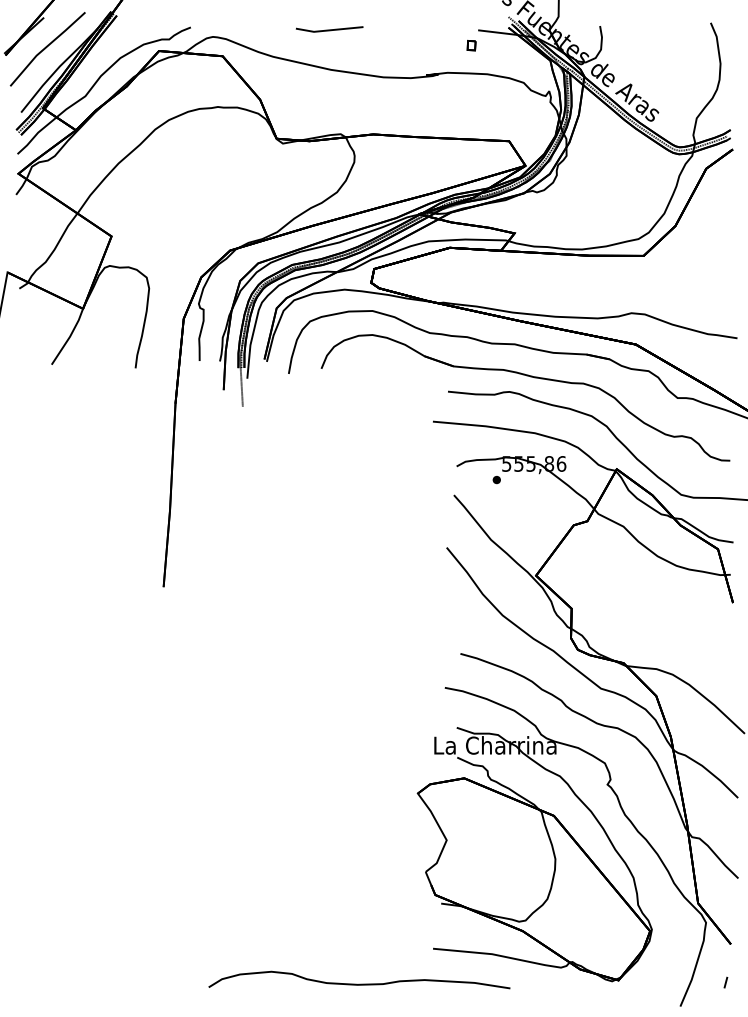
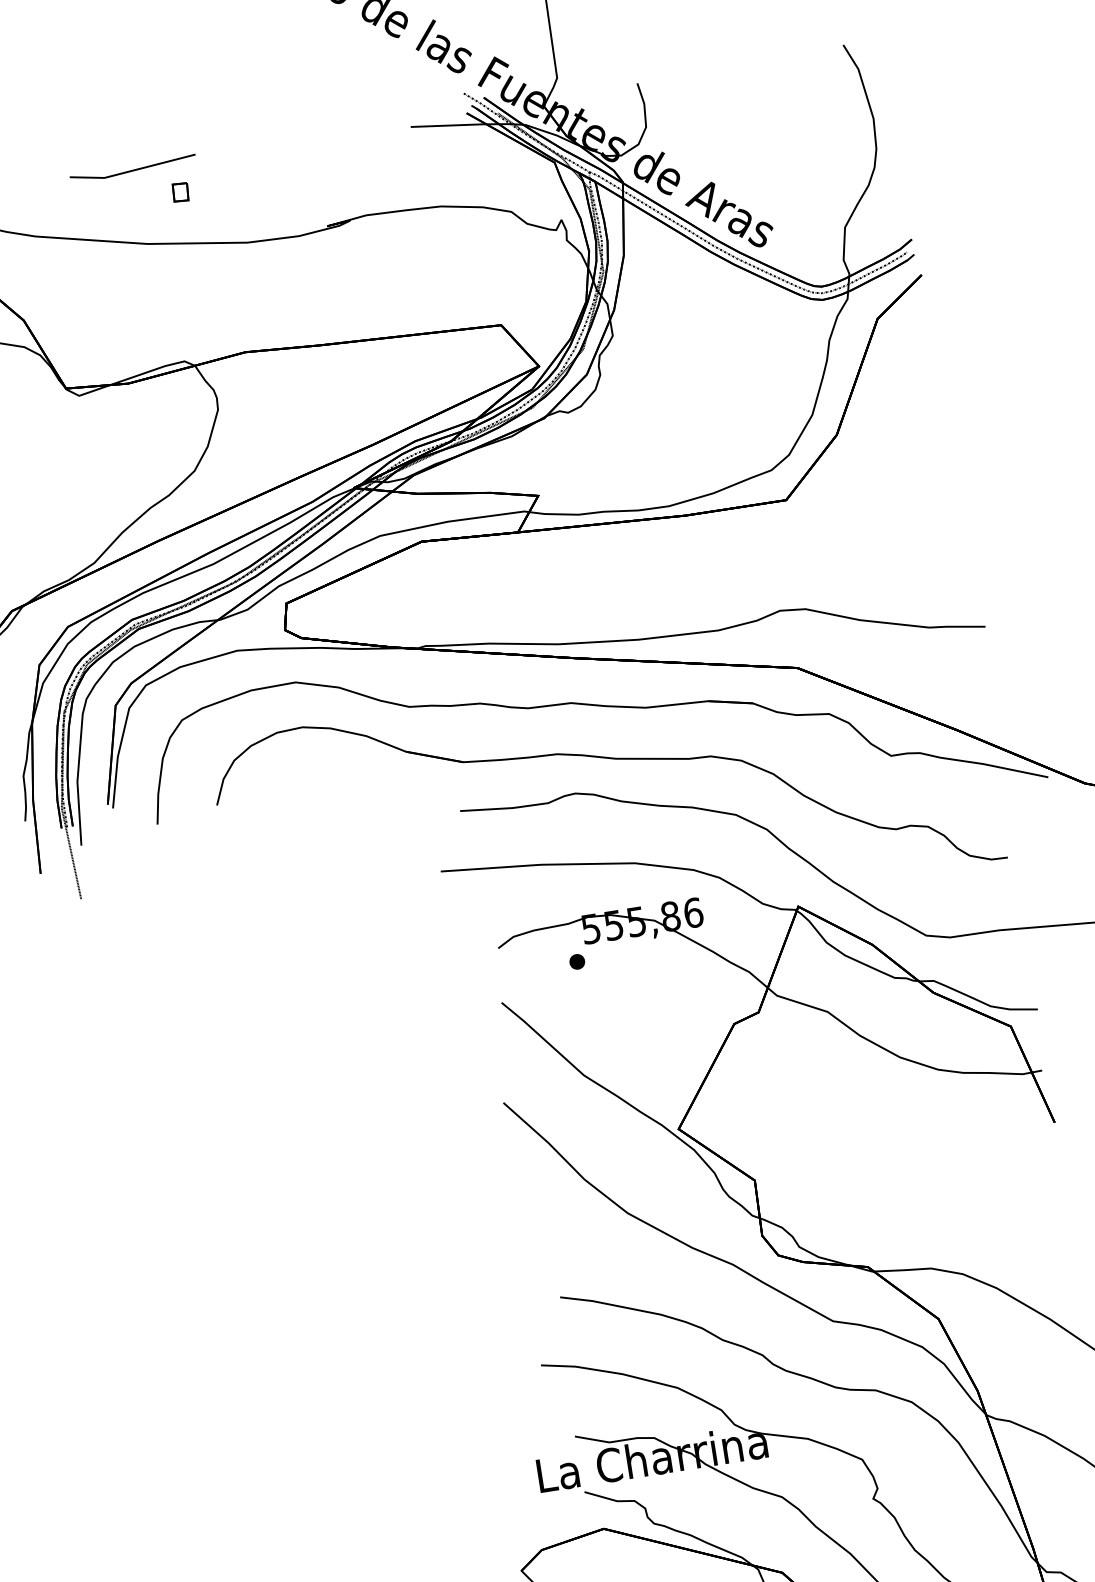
part: (471, 45) -> (180, 192), moved

